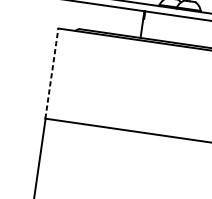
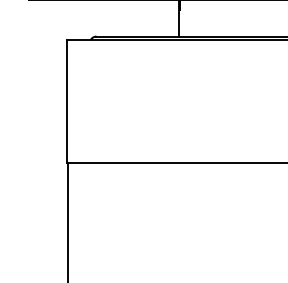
line: (52, 73) -> (67, 101), dashed -> solid

